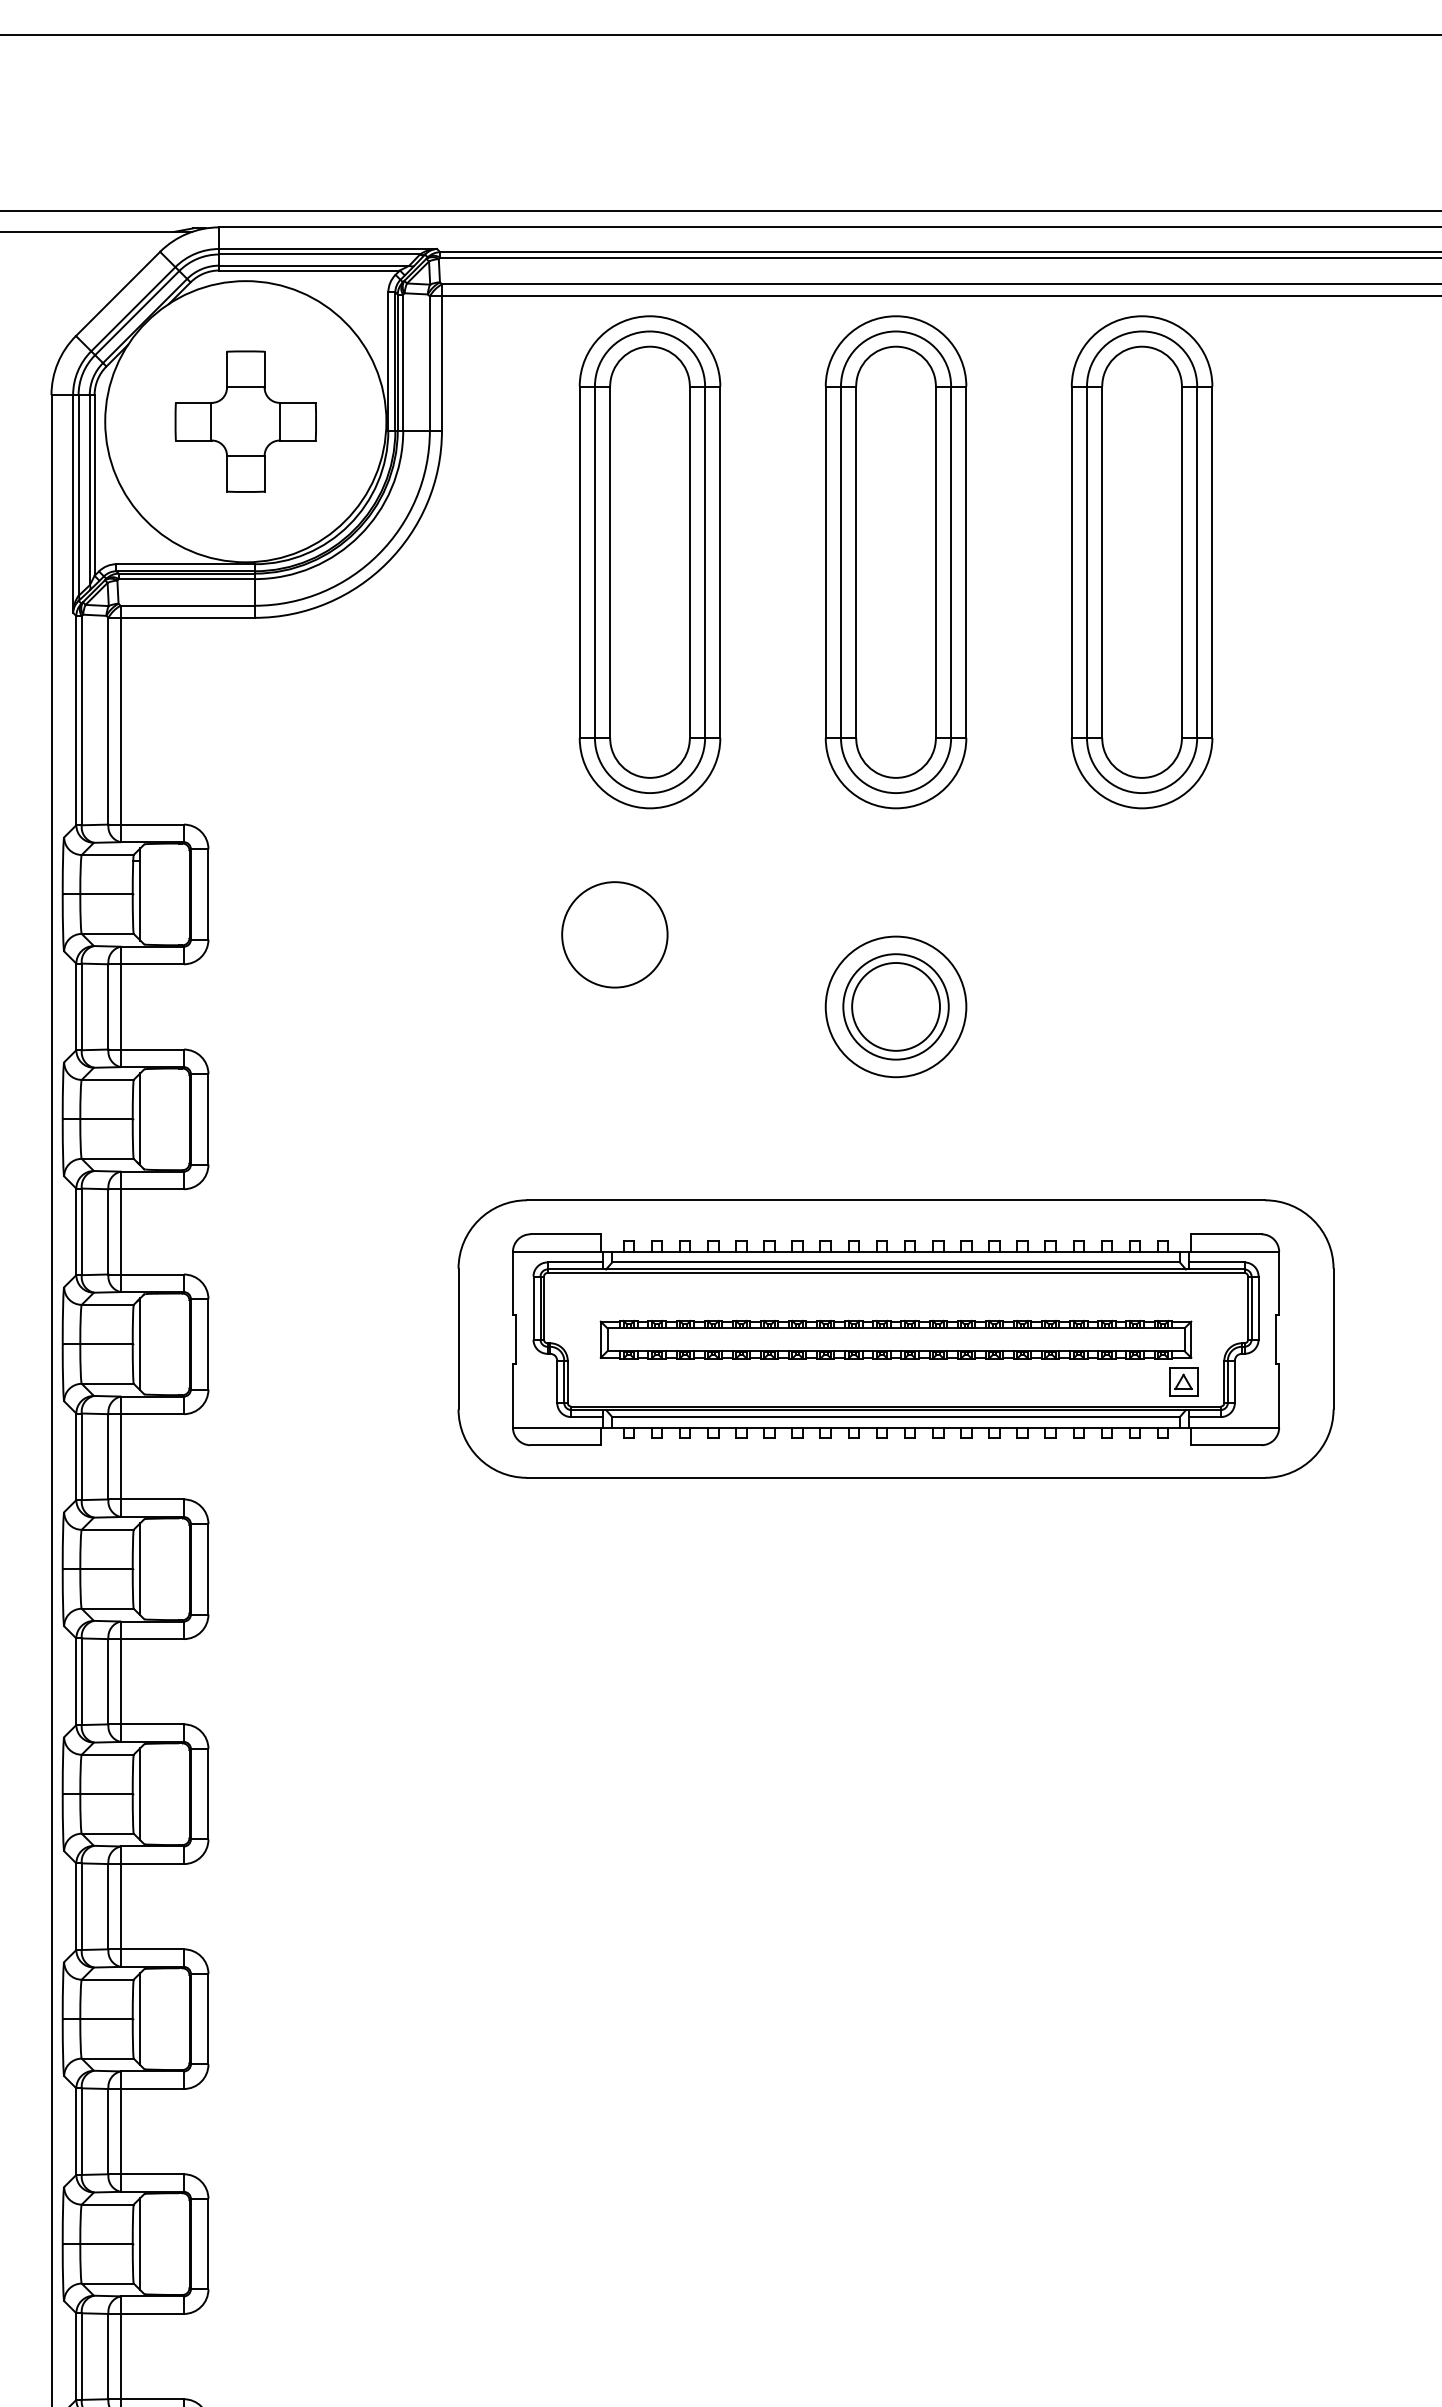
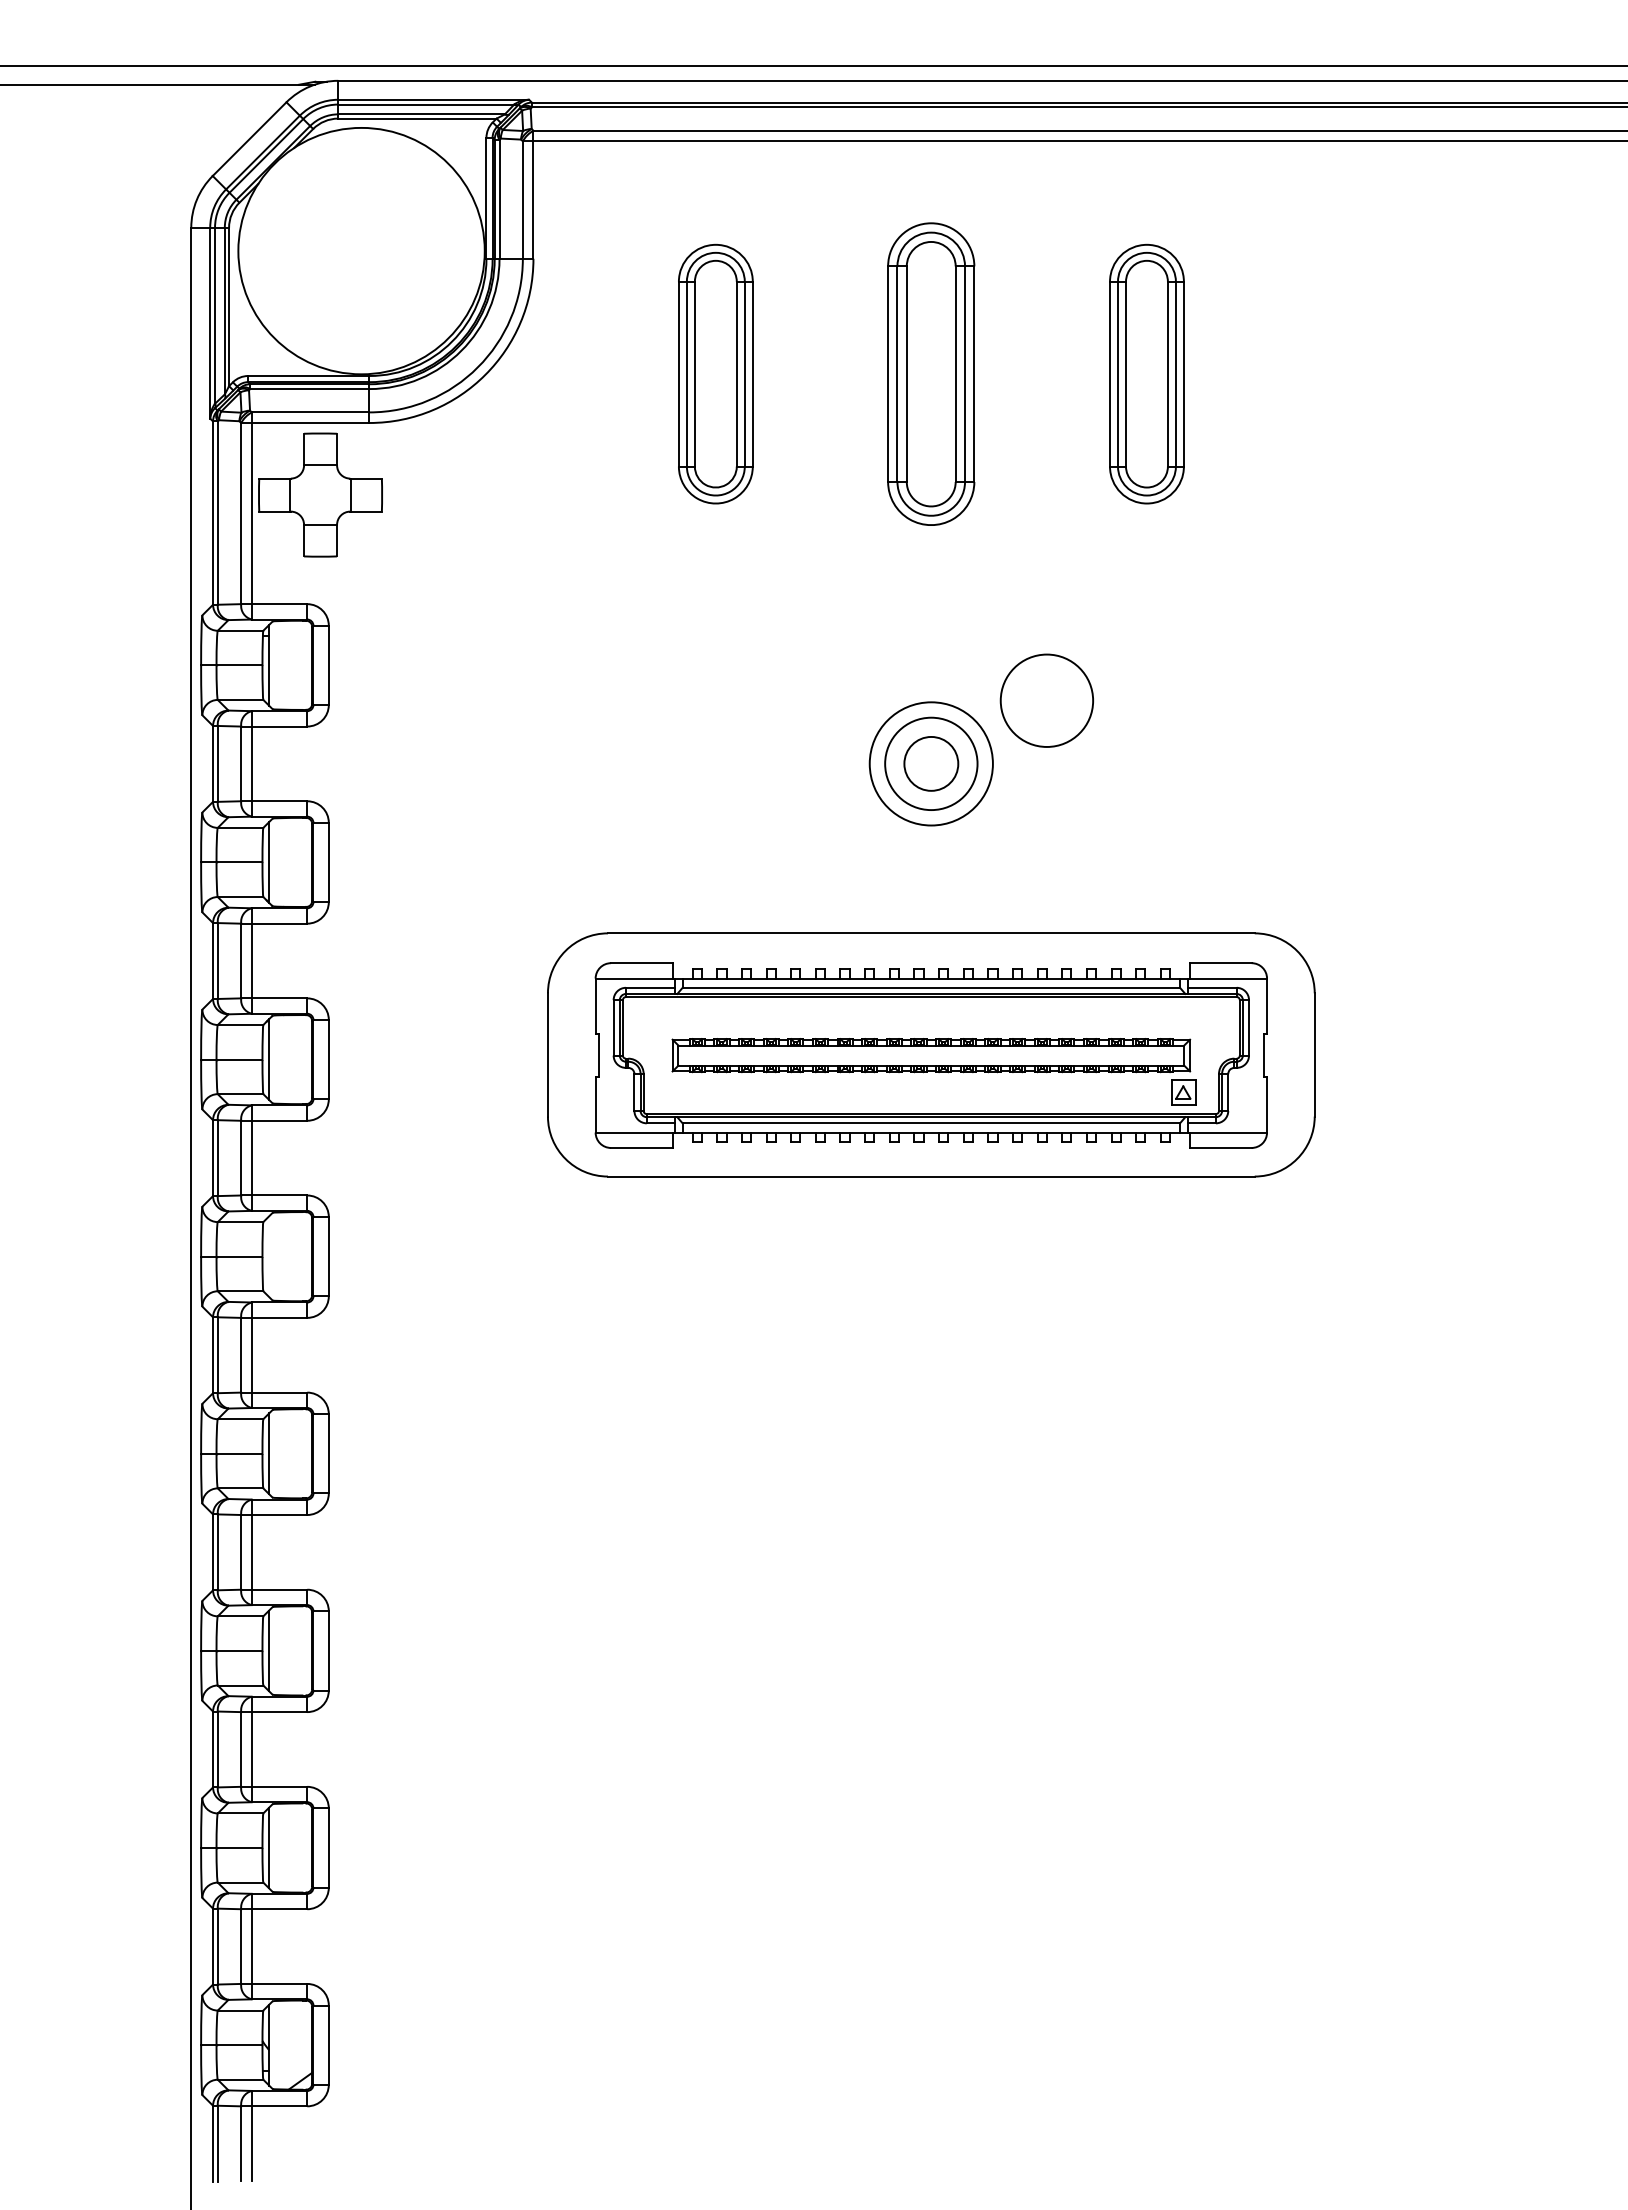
part: (245, 421) -> (320, 494), moved
part: (649, 561) -> (715, 373), size x0.6
part: (895, 561) -> (930, 373), size x0.7
part: (1141, 561) -> (1146, 373), size x0.6
circle: (614, 934) -> (1046, 700), moved
circle: (895, 1006) -> (930, 763), size x0.7
line: (140, 1569) -> (269, 1256), removed

